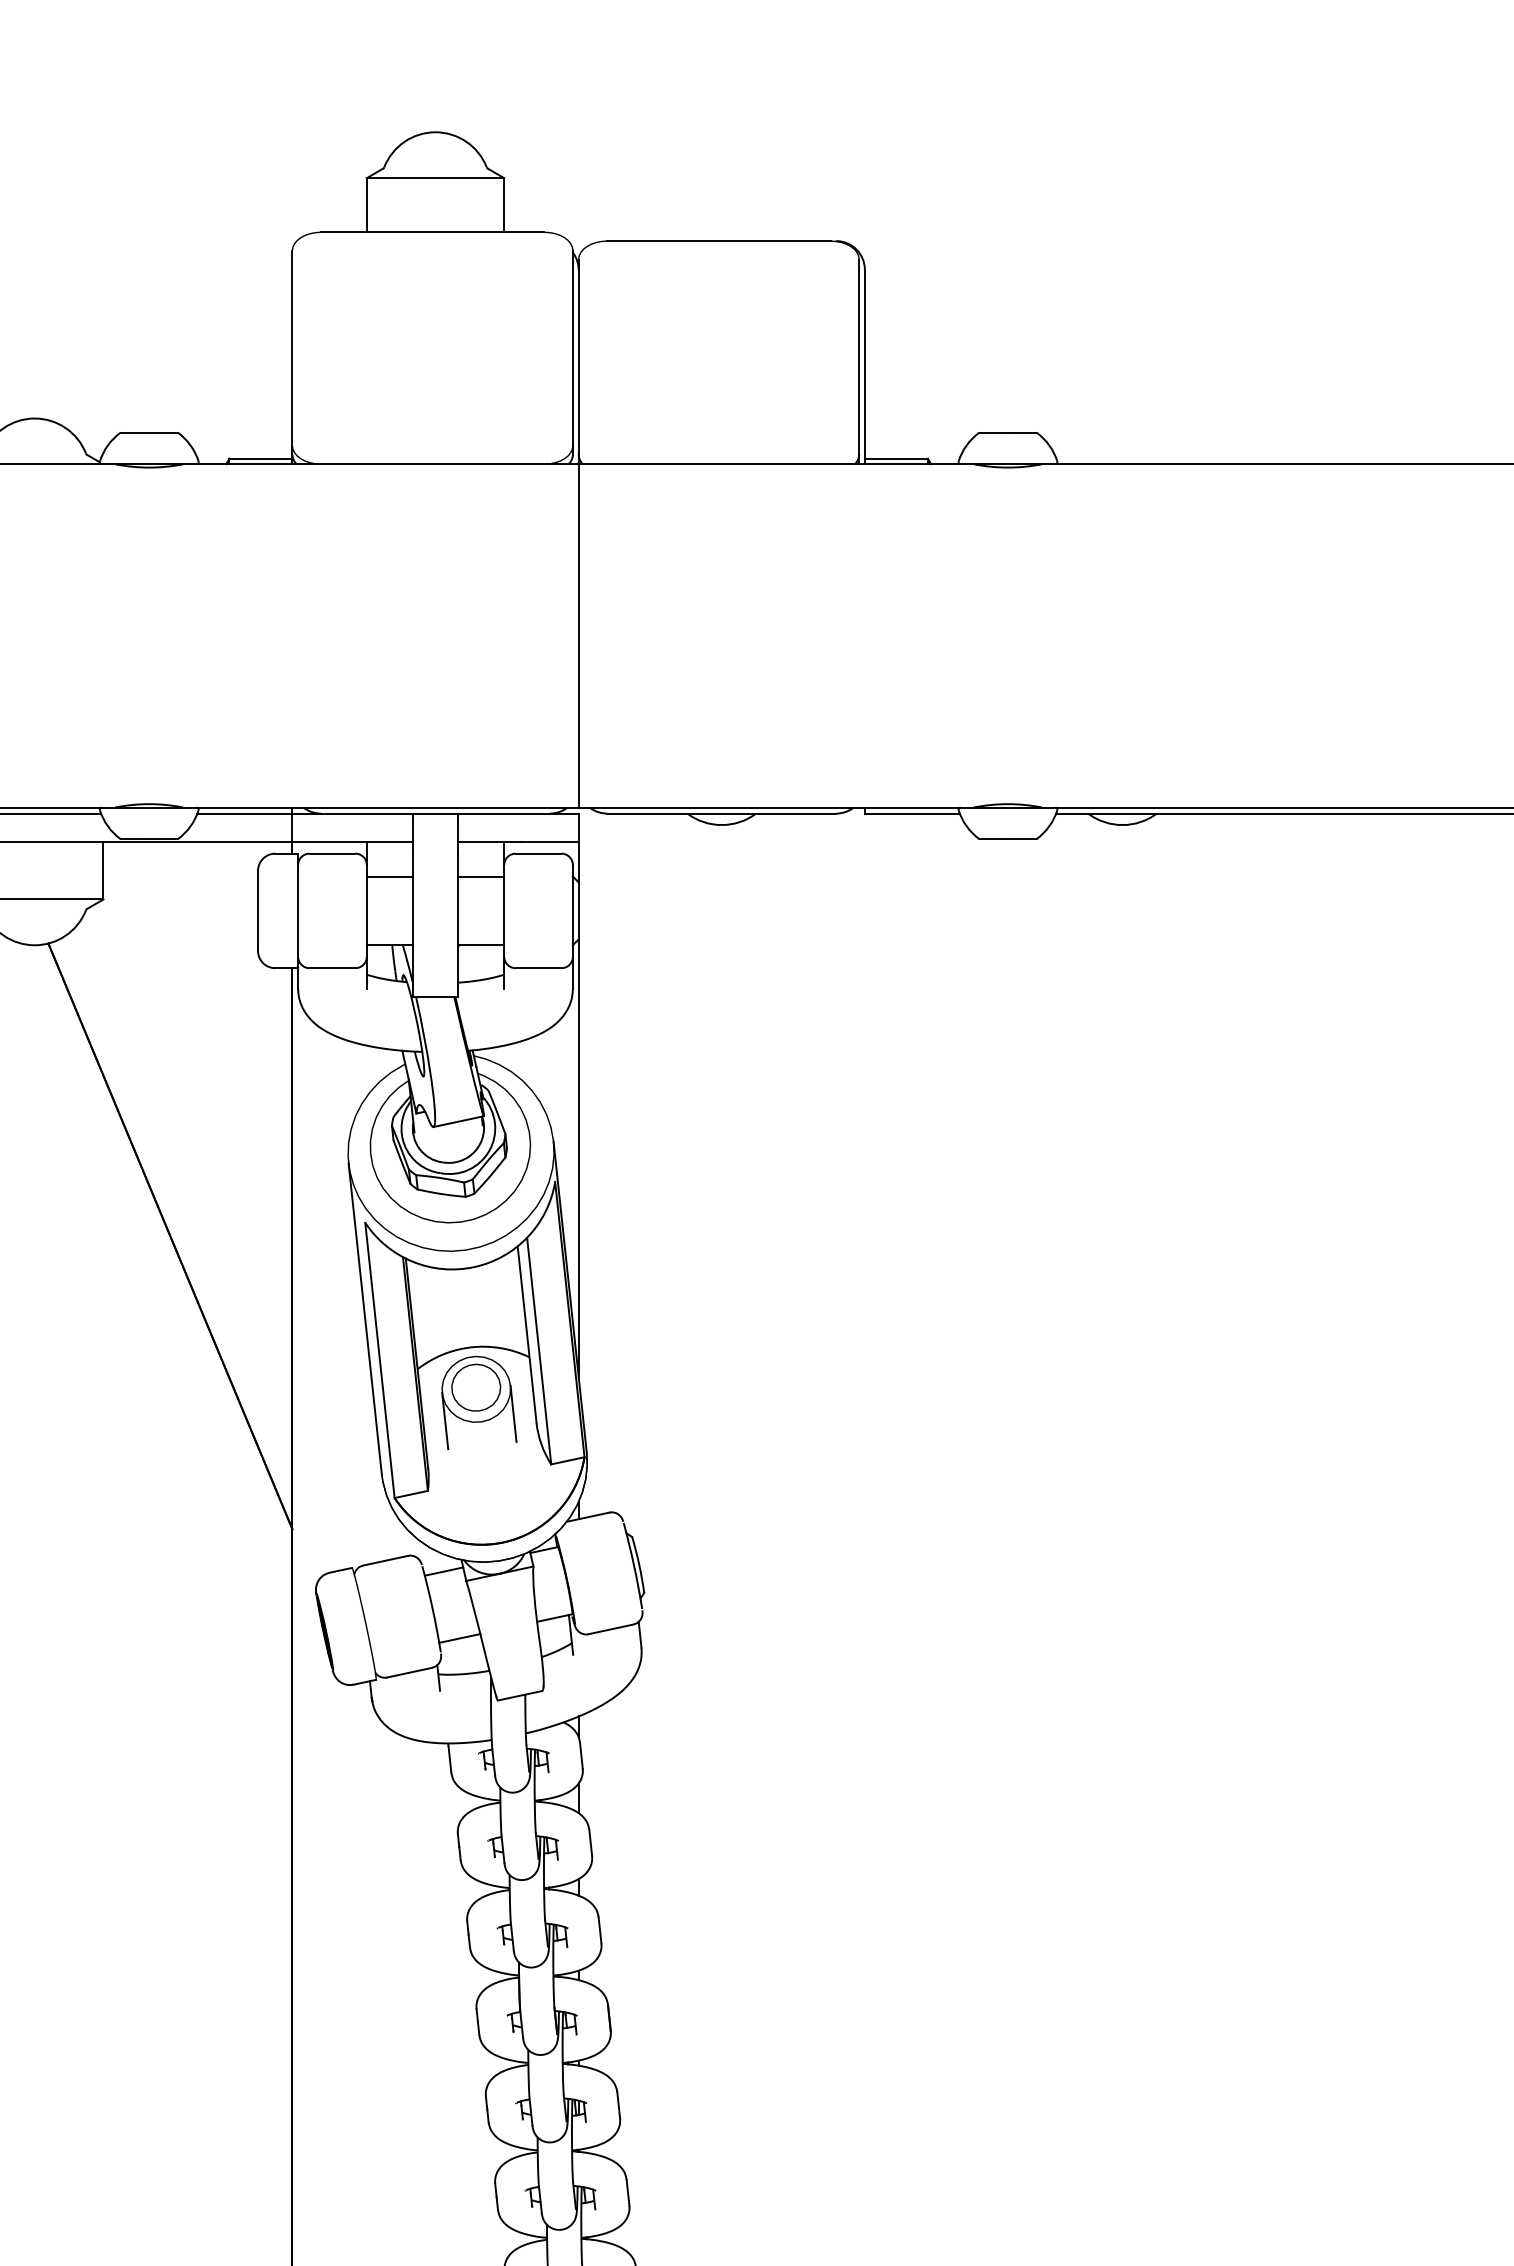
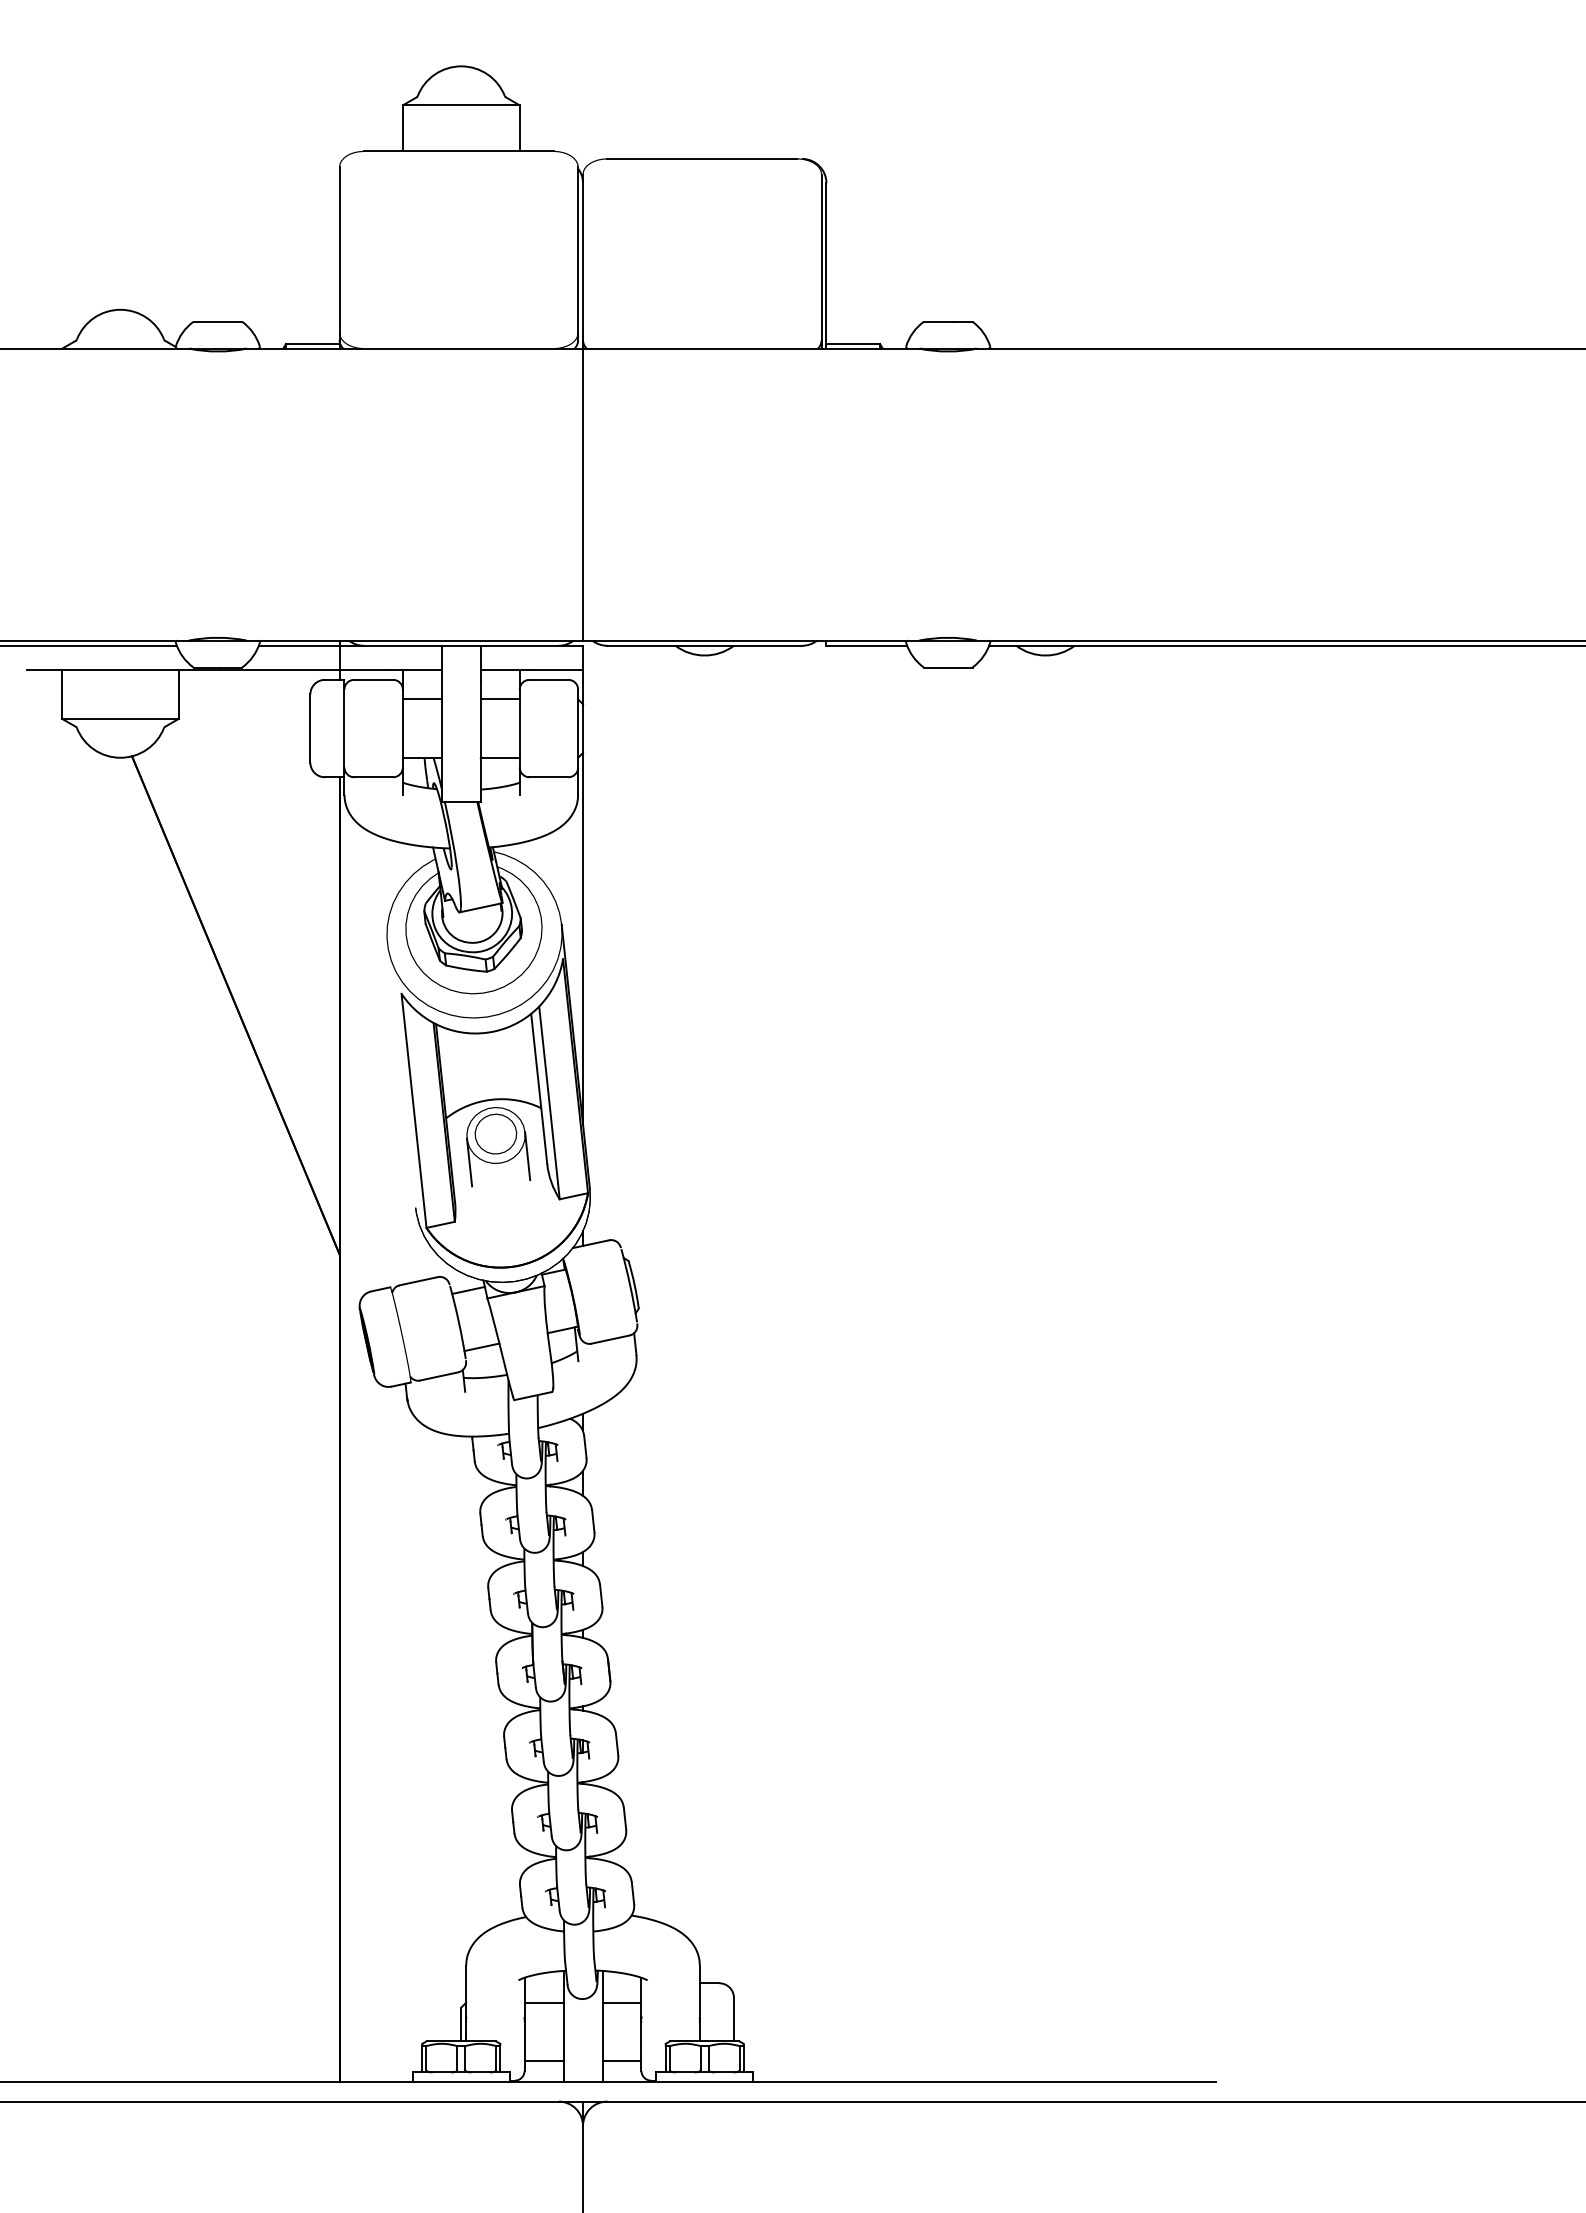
line: (365, 1318) -> (401, 1075), removed

